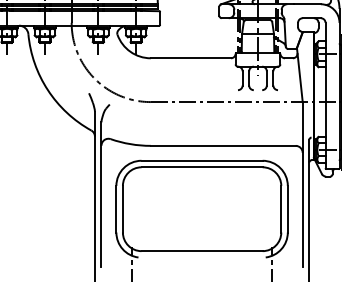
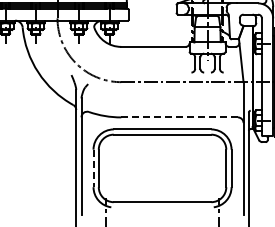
line: (224, 145) -> (180, 117), solid -> dashed
line: (116, 209) -> (93, 168), solid -> dashed

